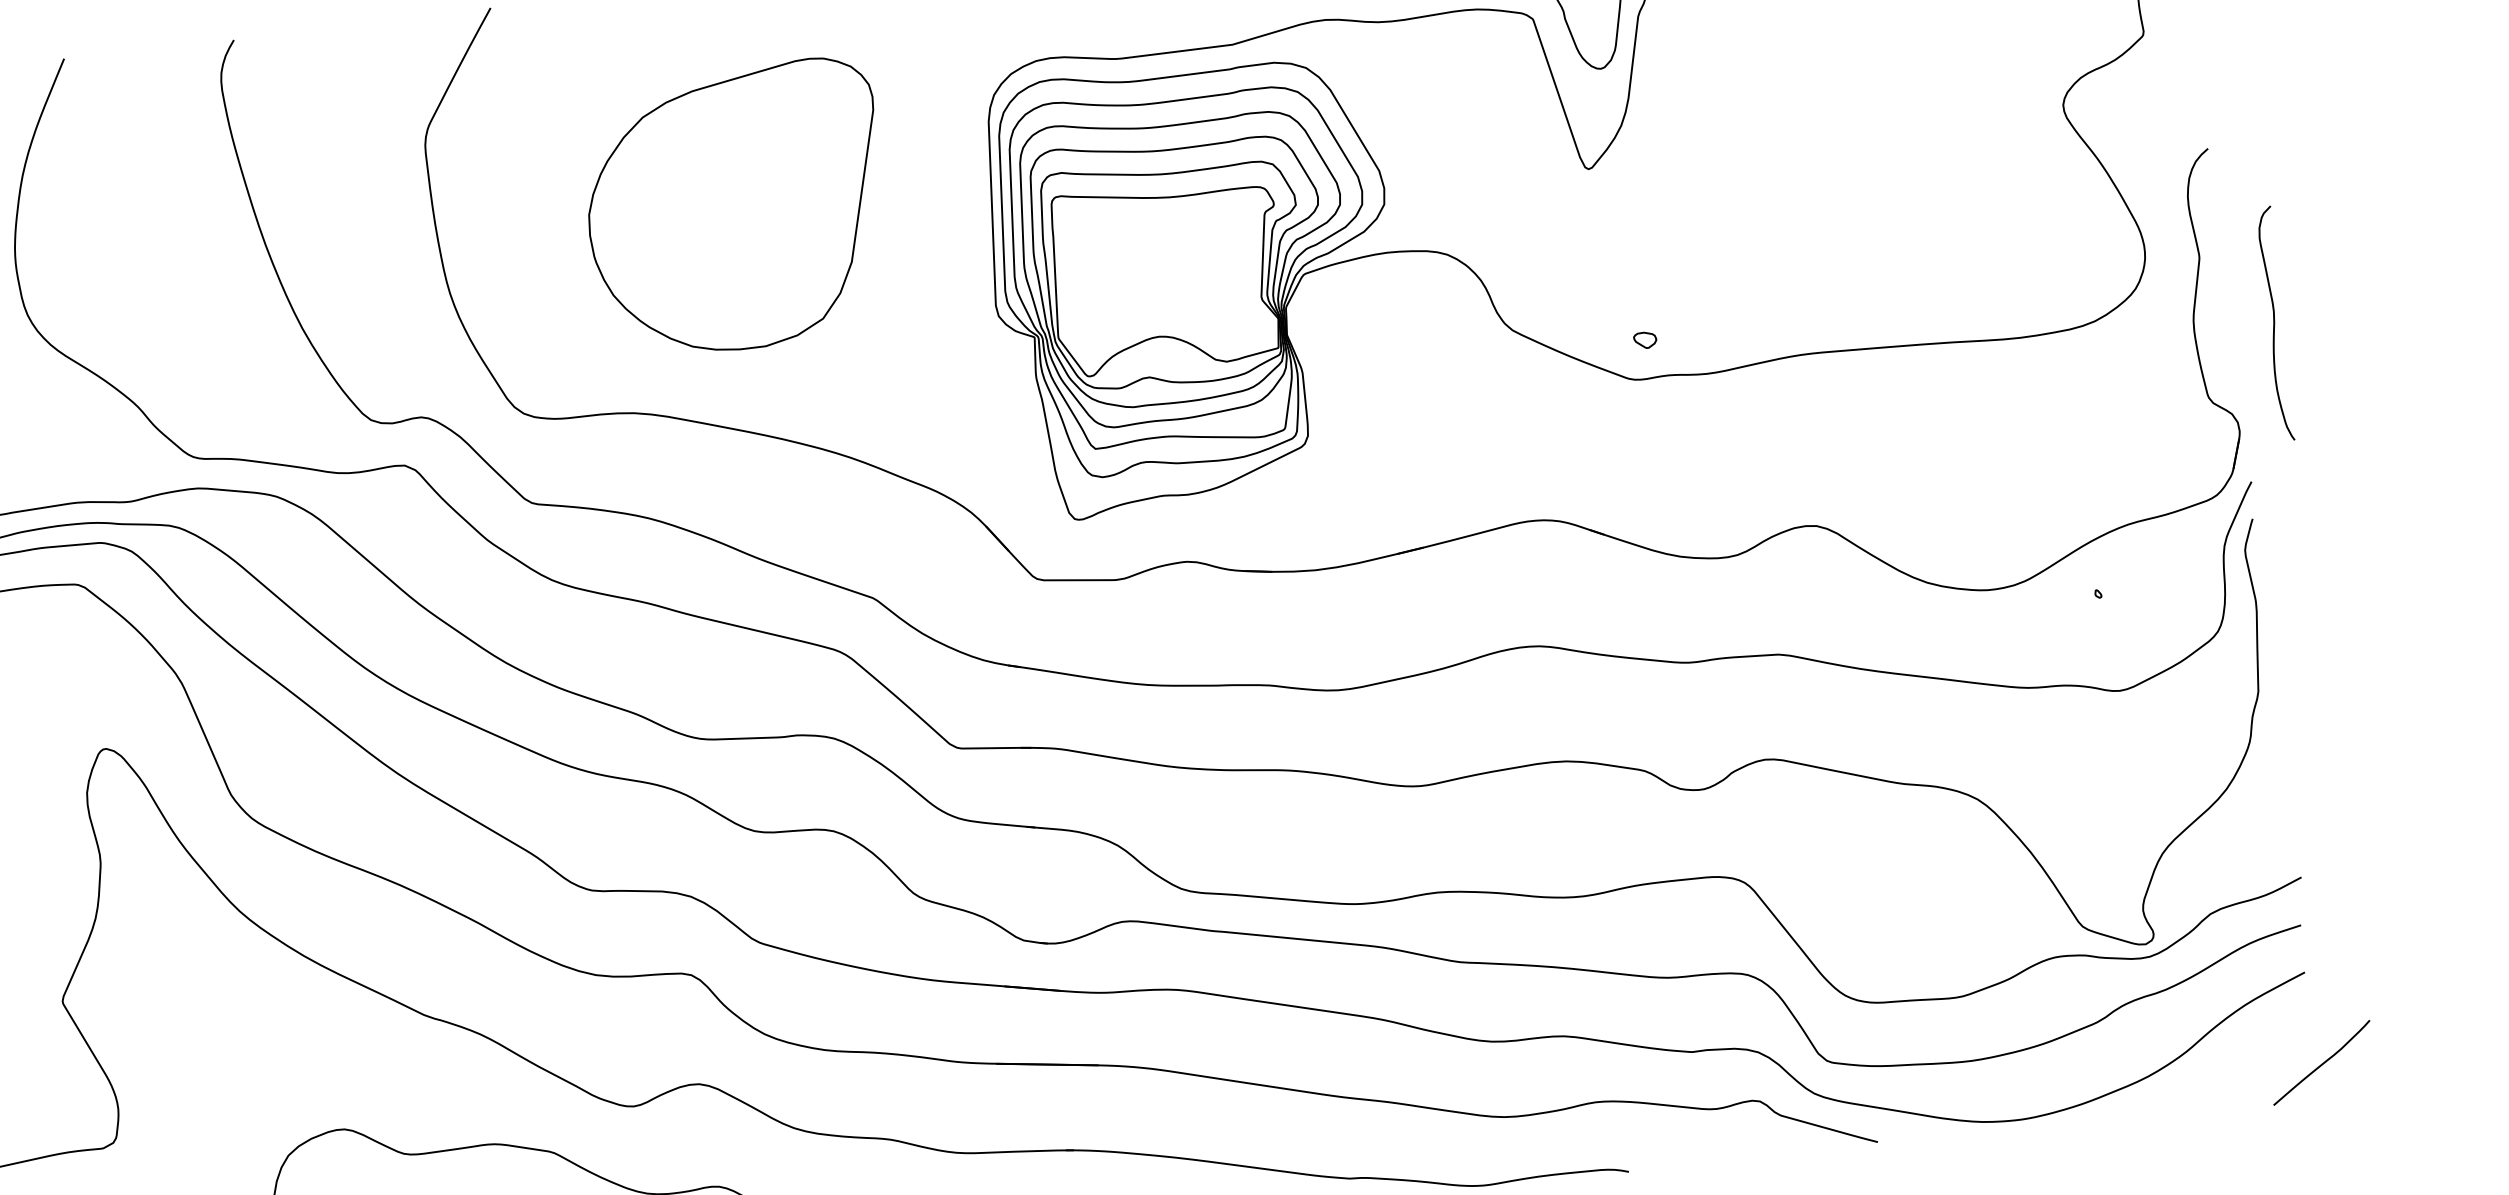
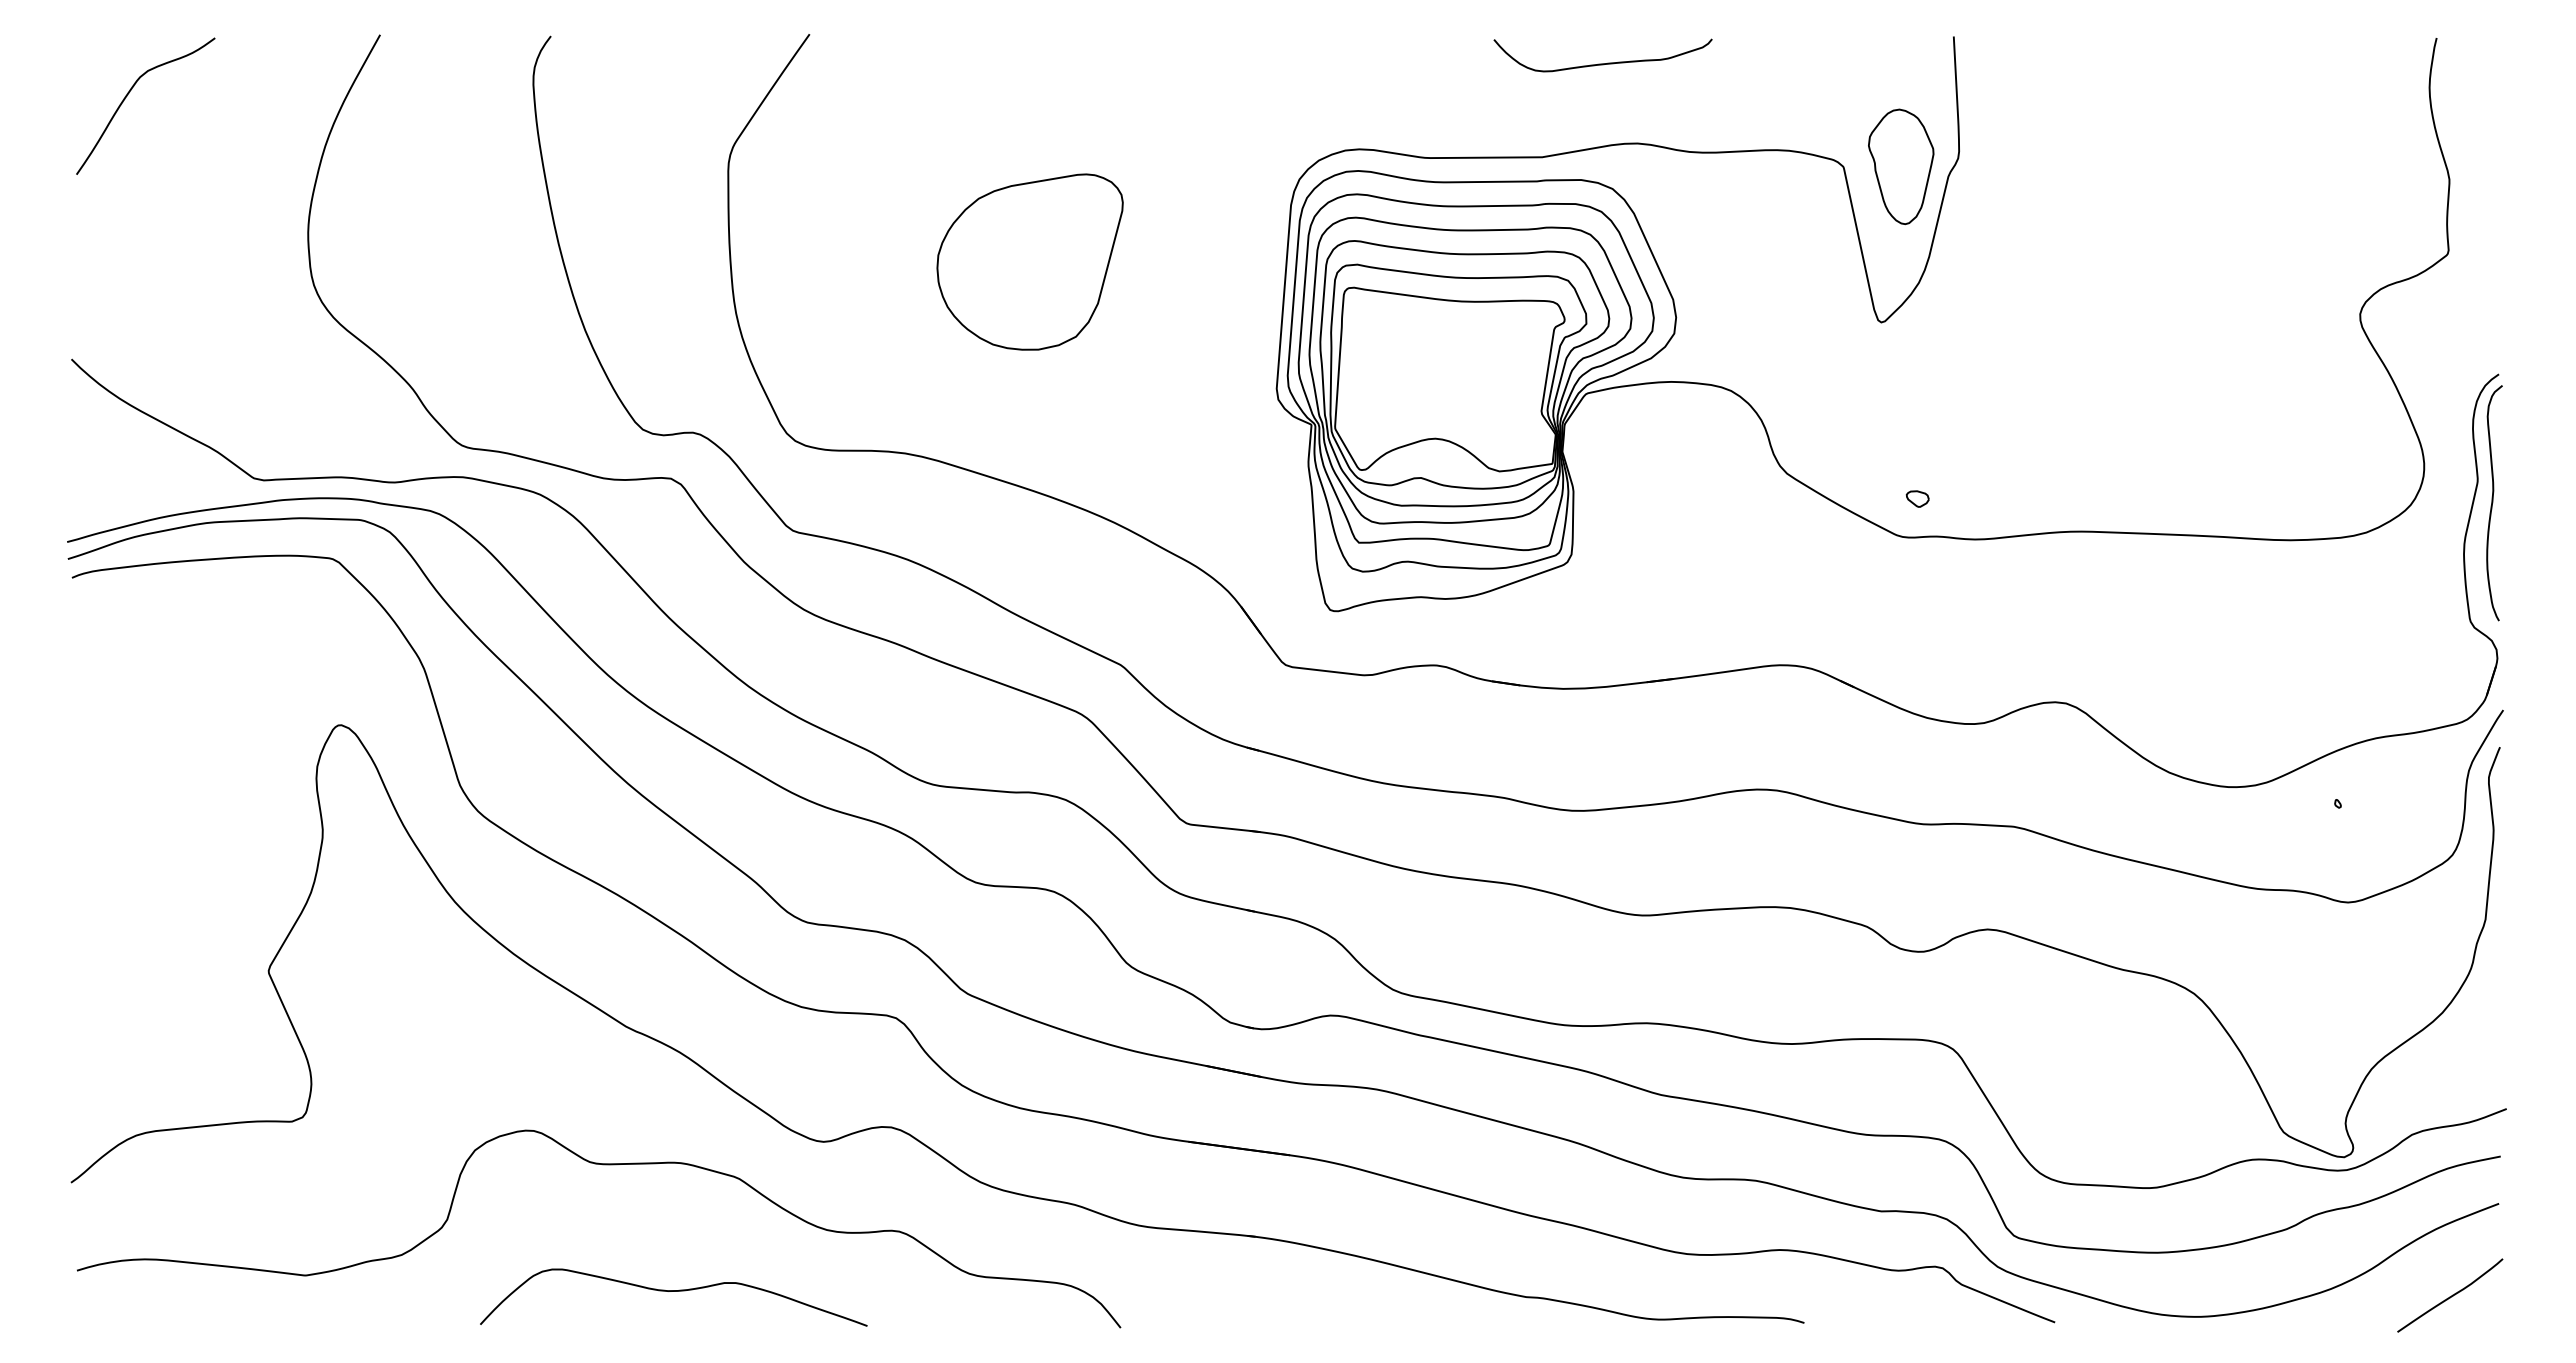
part: (735, 208) -> (1029, 261), size x0.62
curve: (2275, 323) -> (2493, 502), moved
curve: (2323, 1062) -> (2451, 1295), moved

